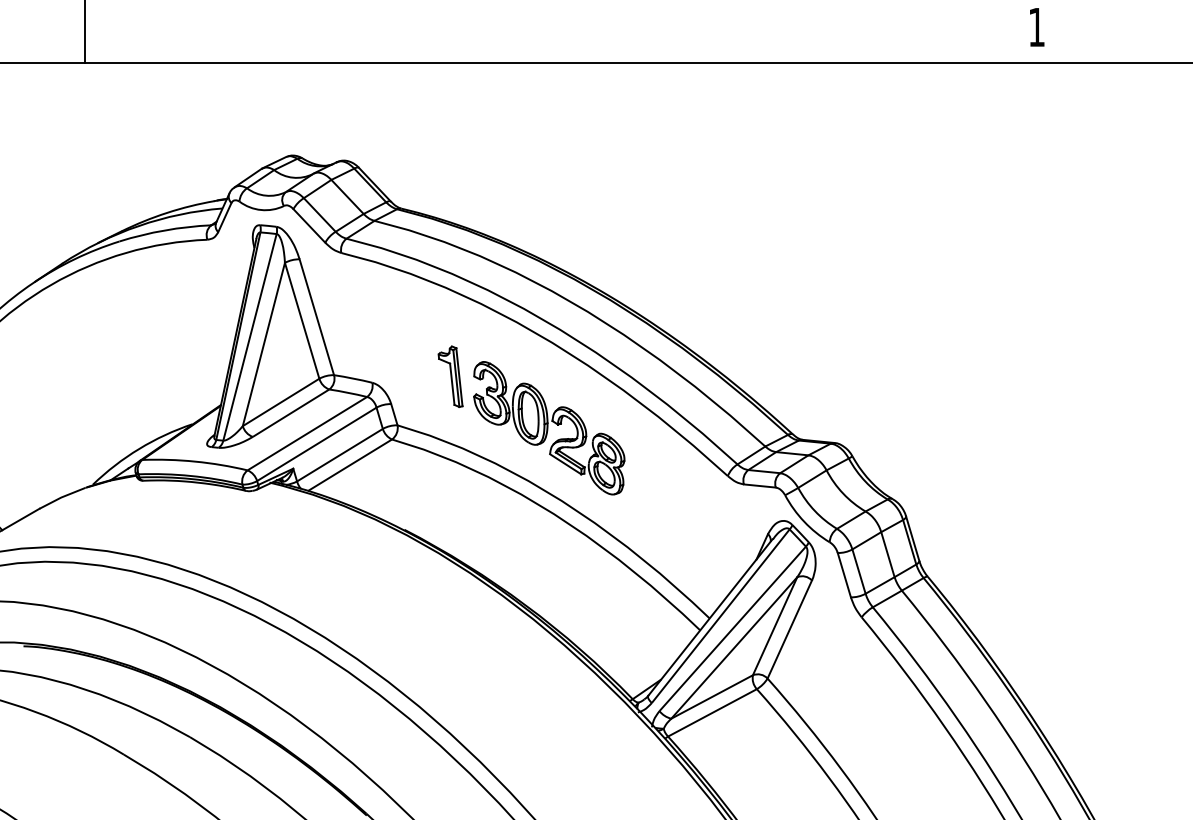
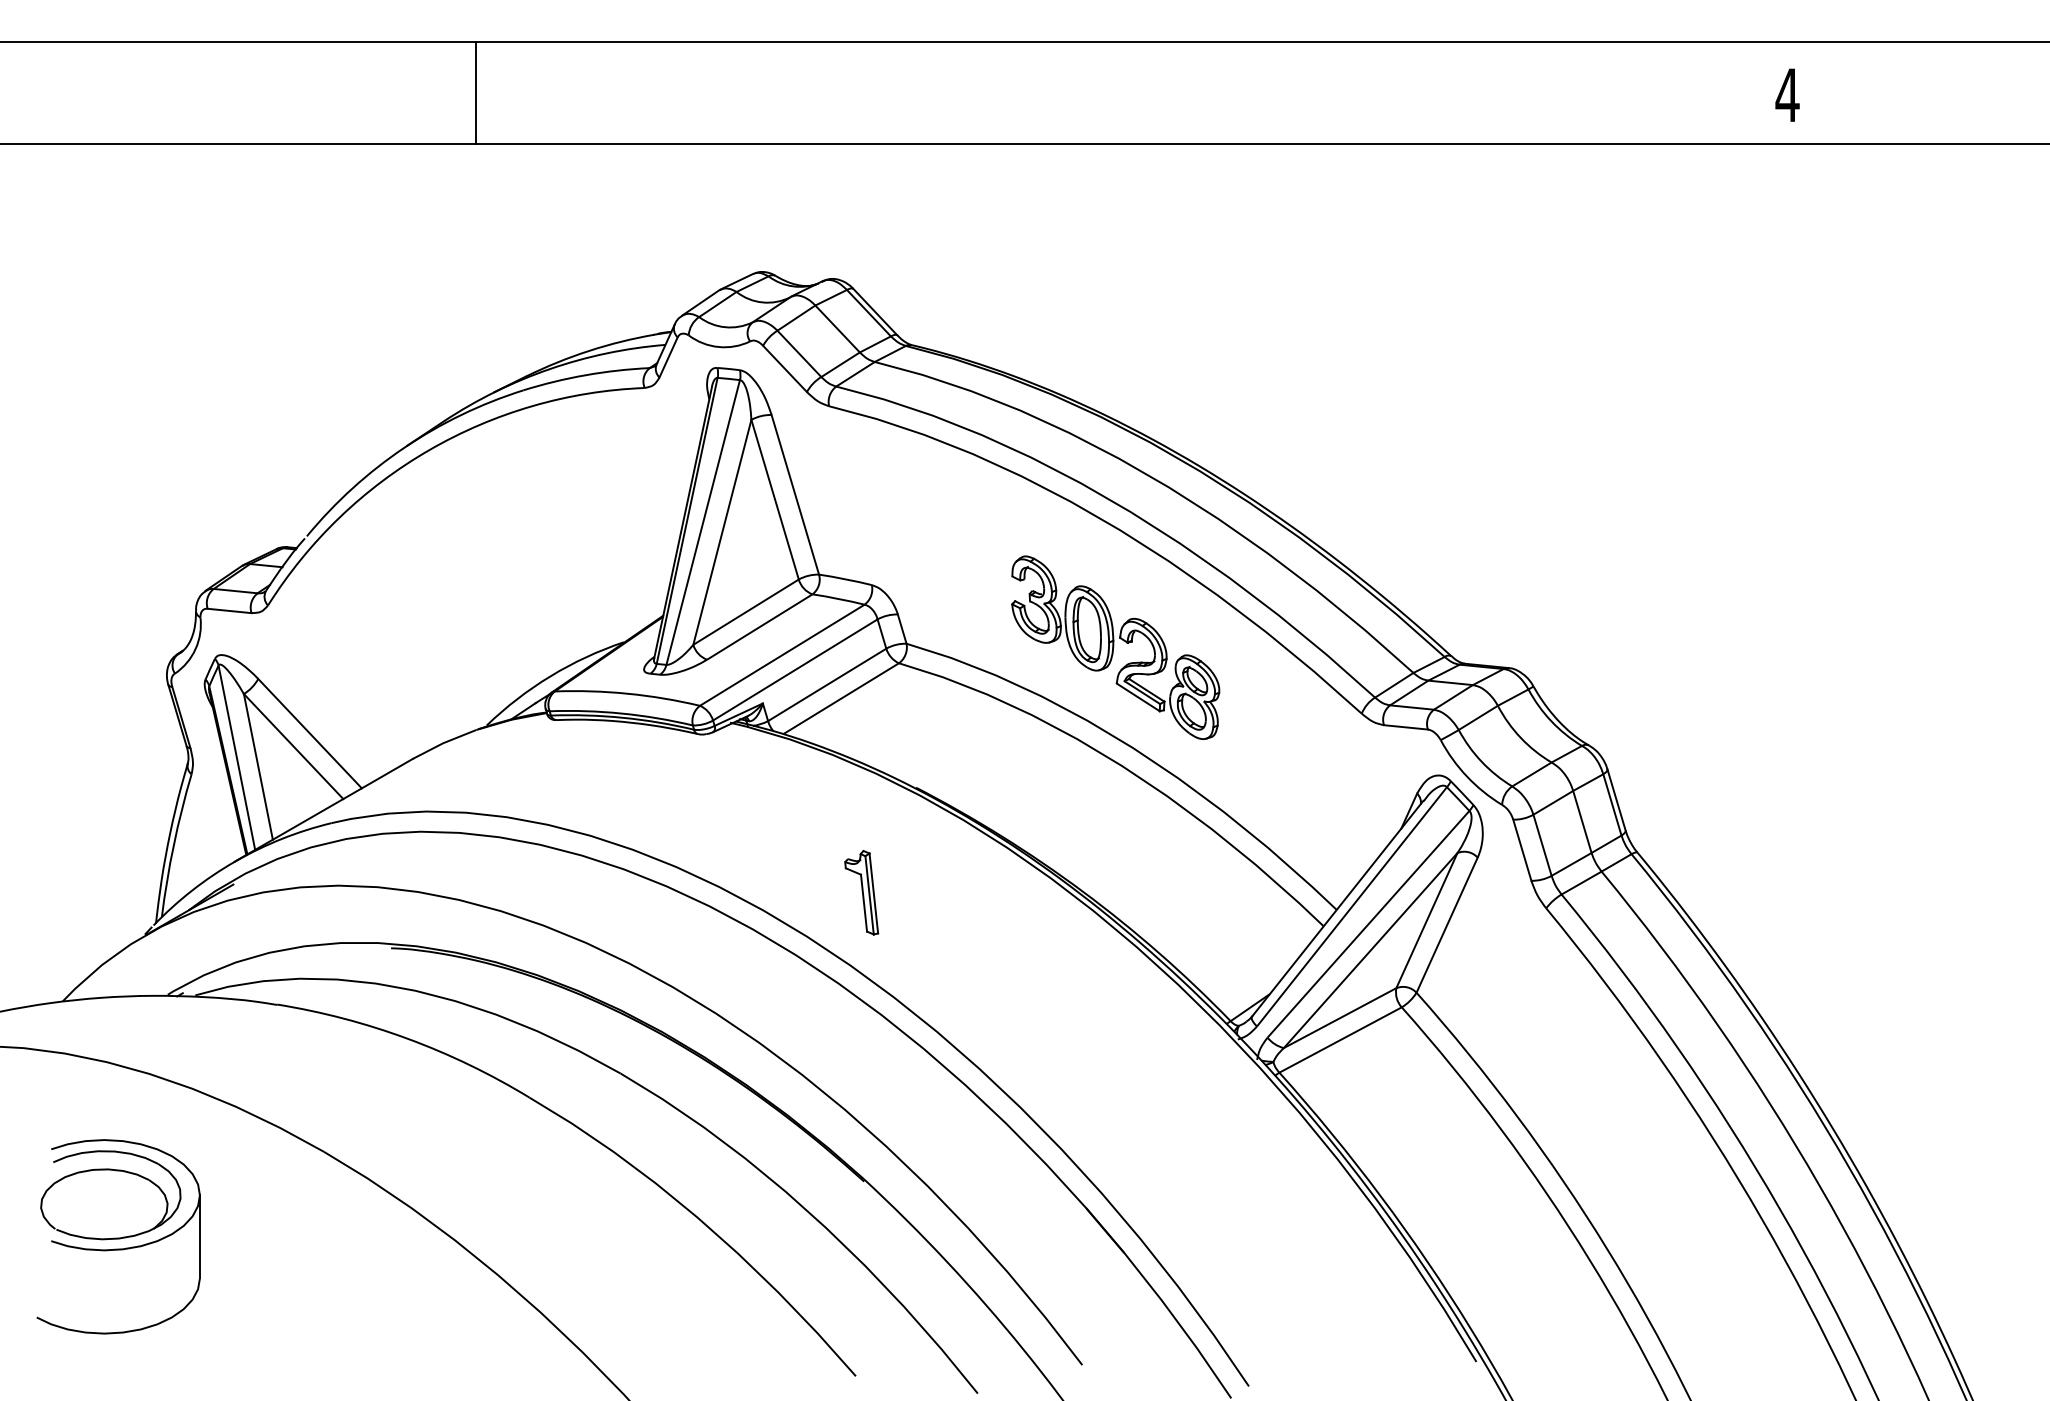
text: (1036, 26) -> (1787, 94), 1 -> 4
part: (450, 376) -> (861, 892), moved

